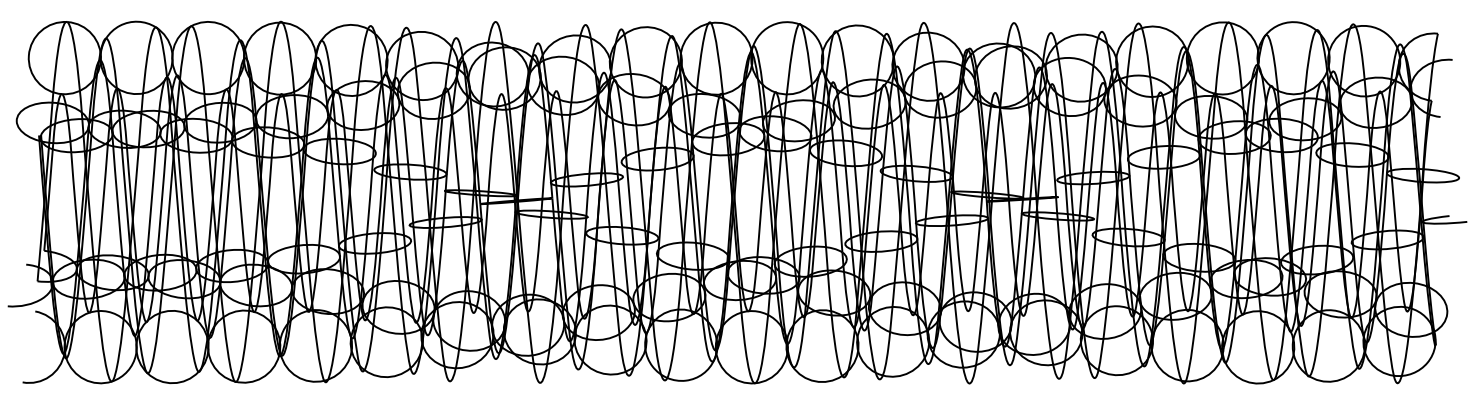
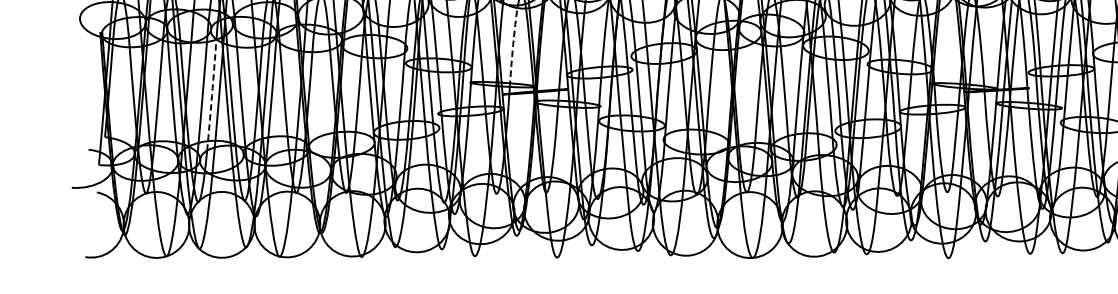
arc: (492, 147) -> (513, 42), solid -> dashed
arc: (161, 205) -> (211, 95), solid -> dashed

